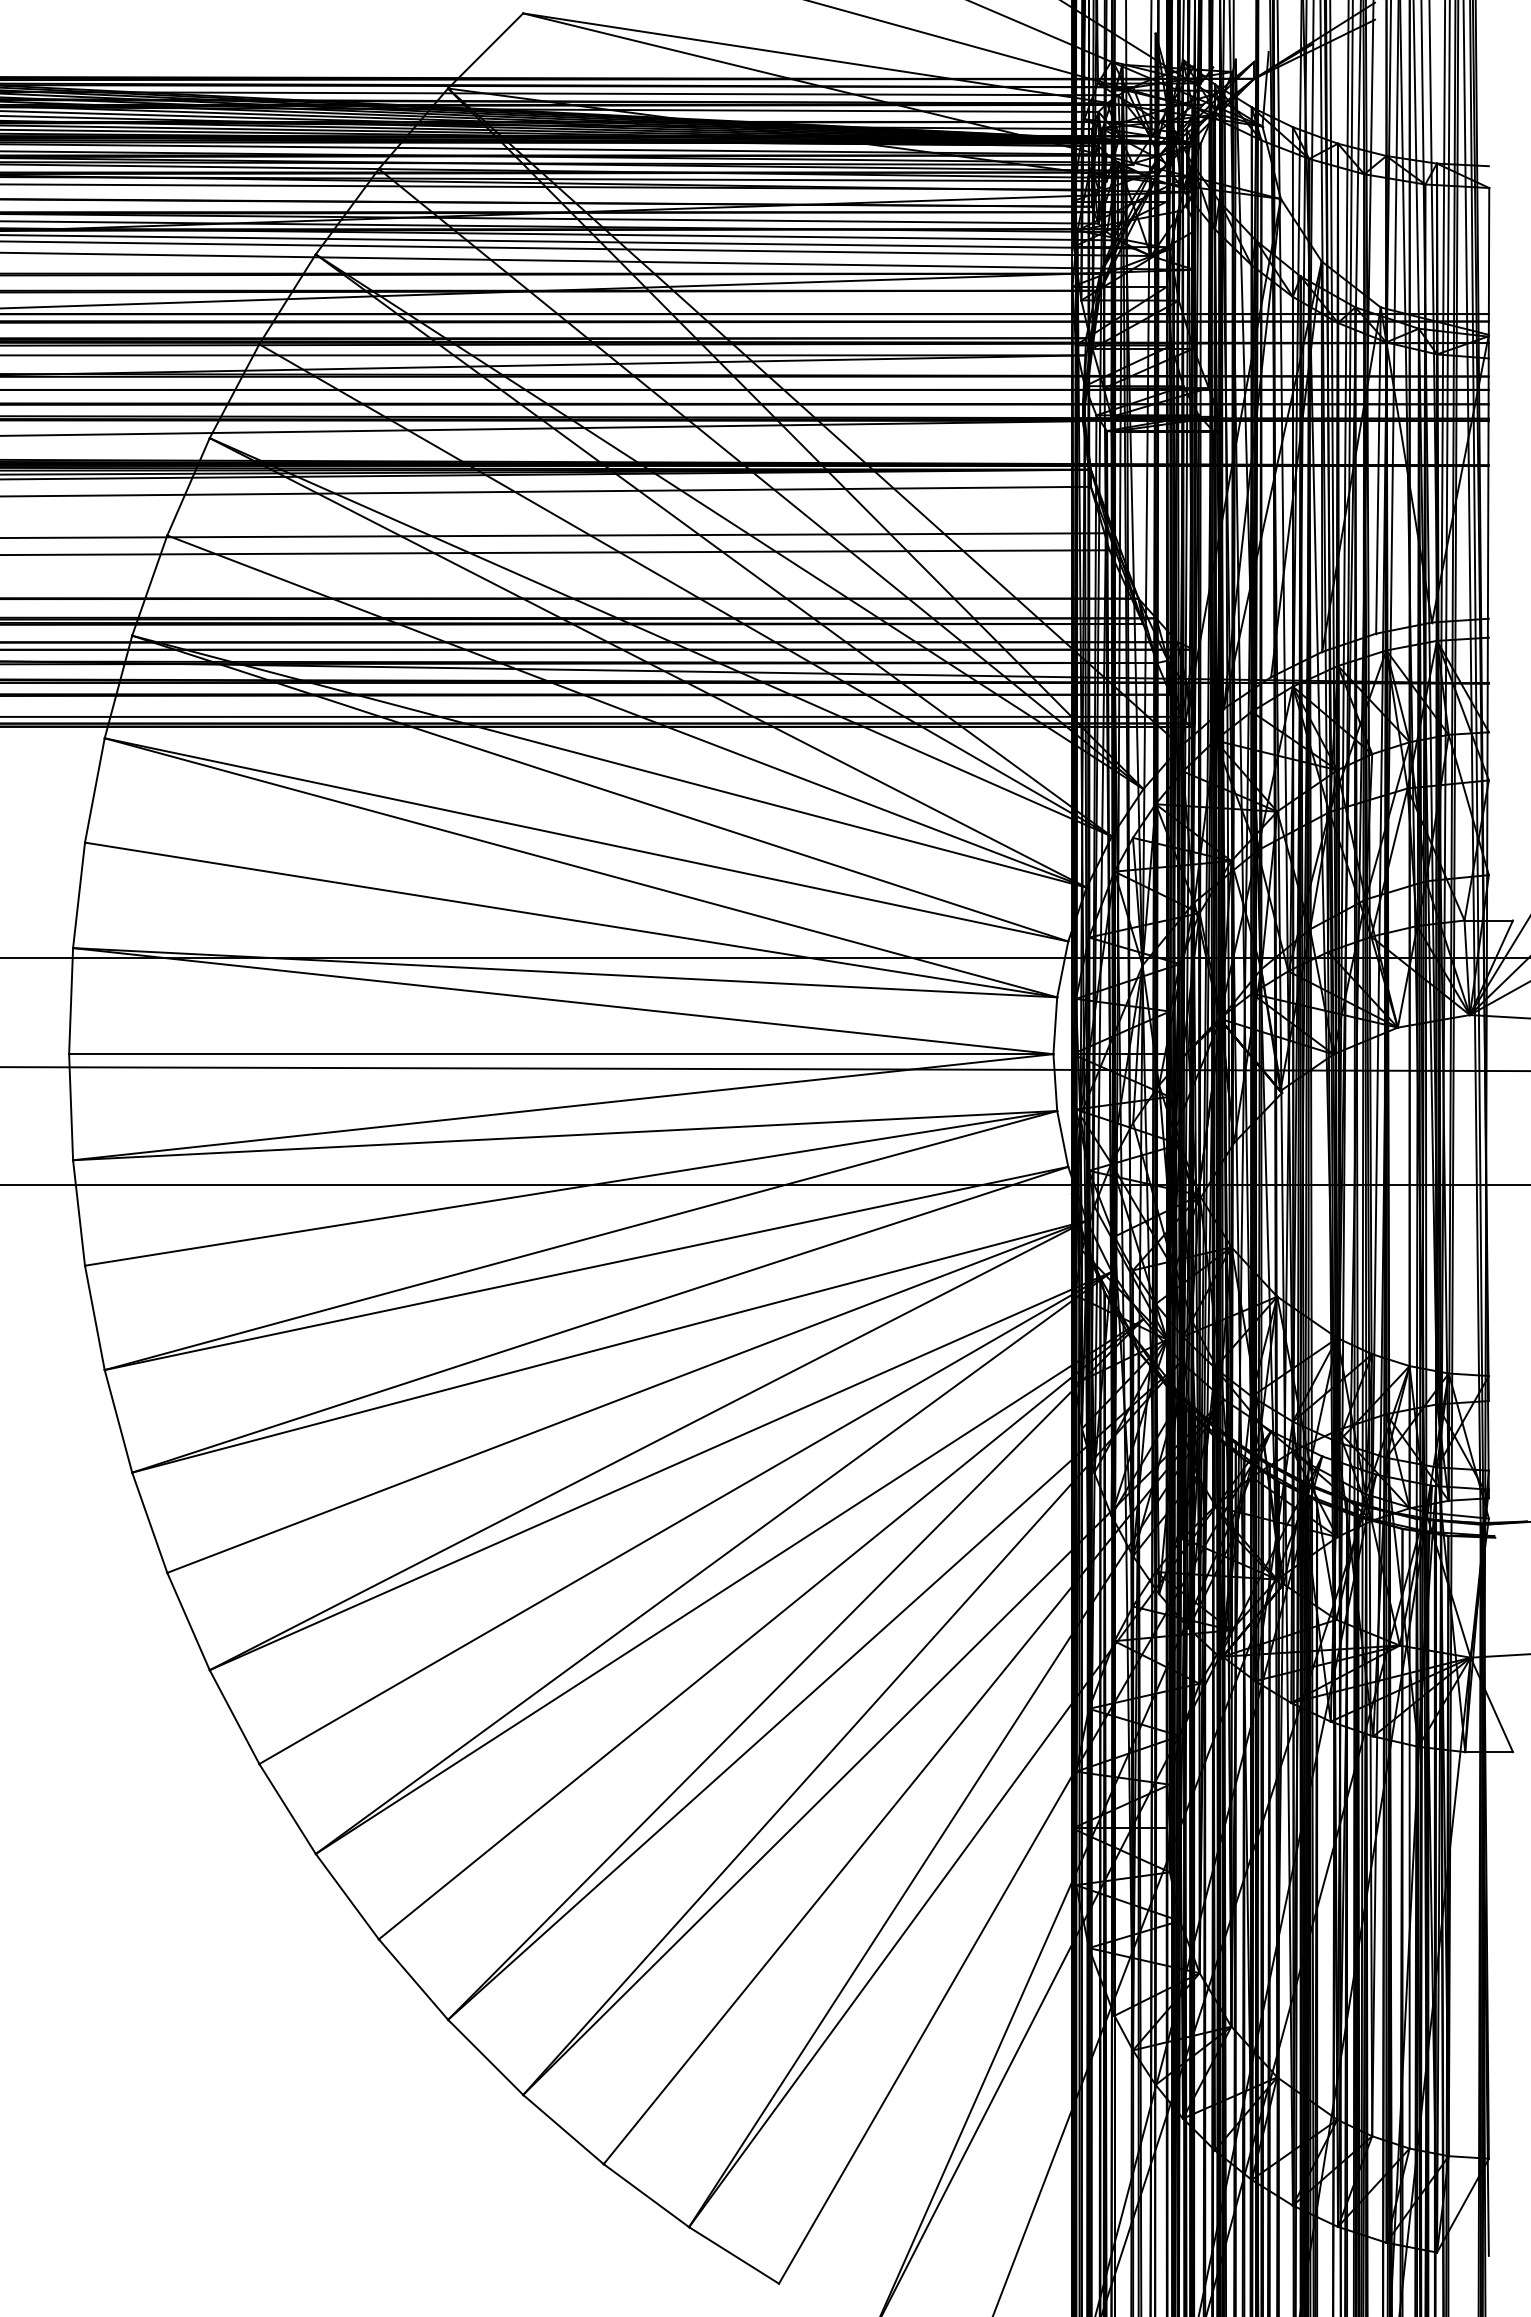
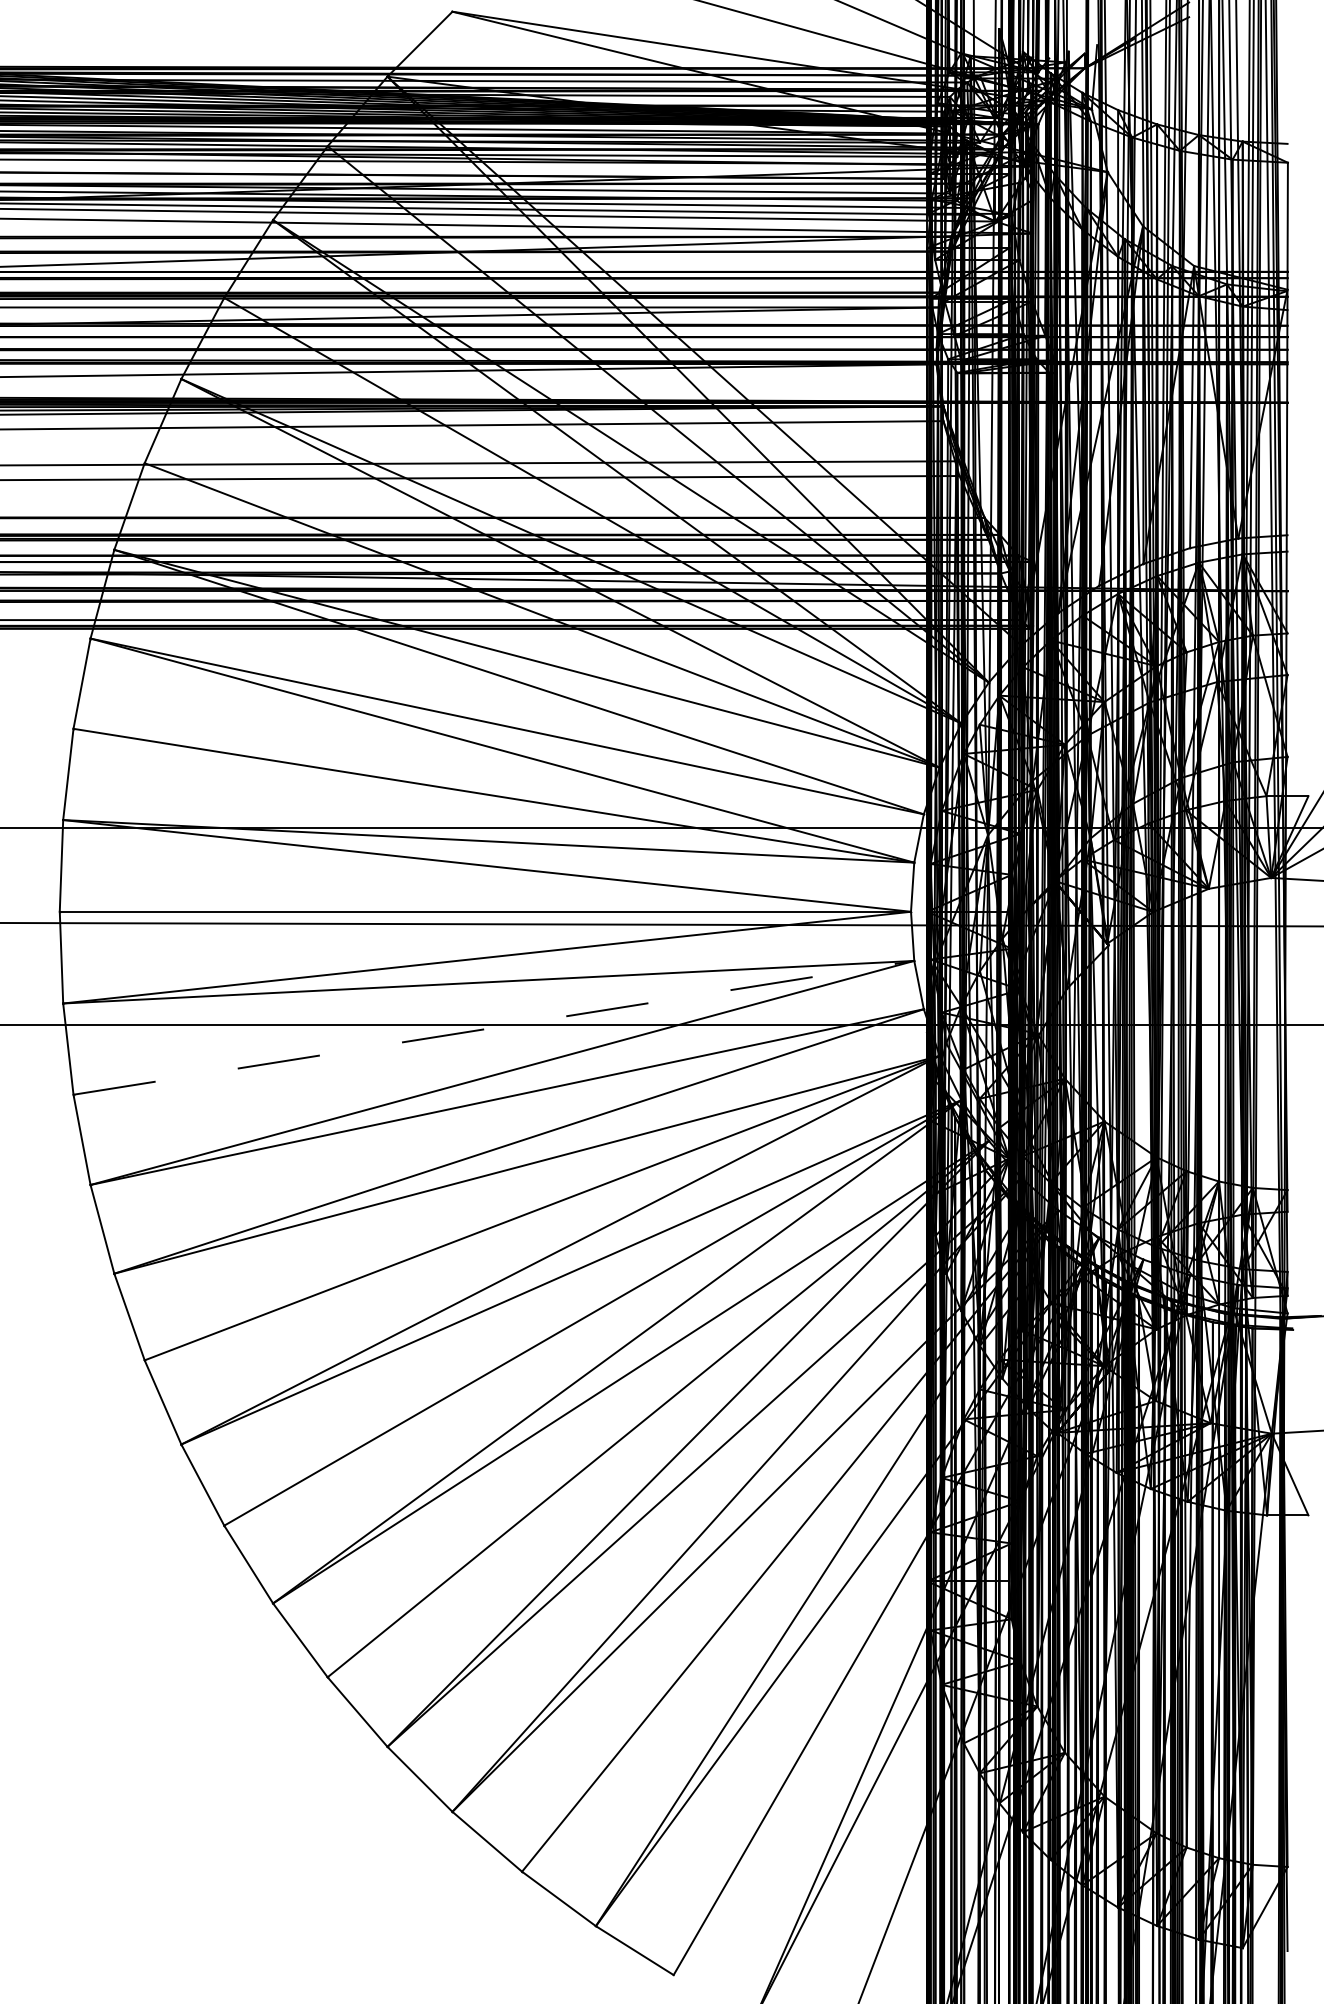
line: (571, 1188) -> (494, 1027), solid -> dashed

